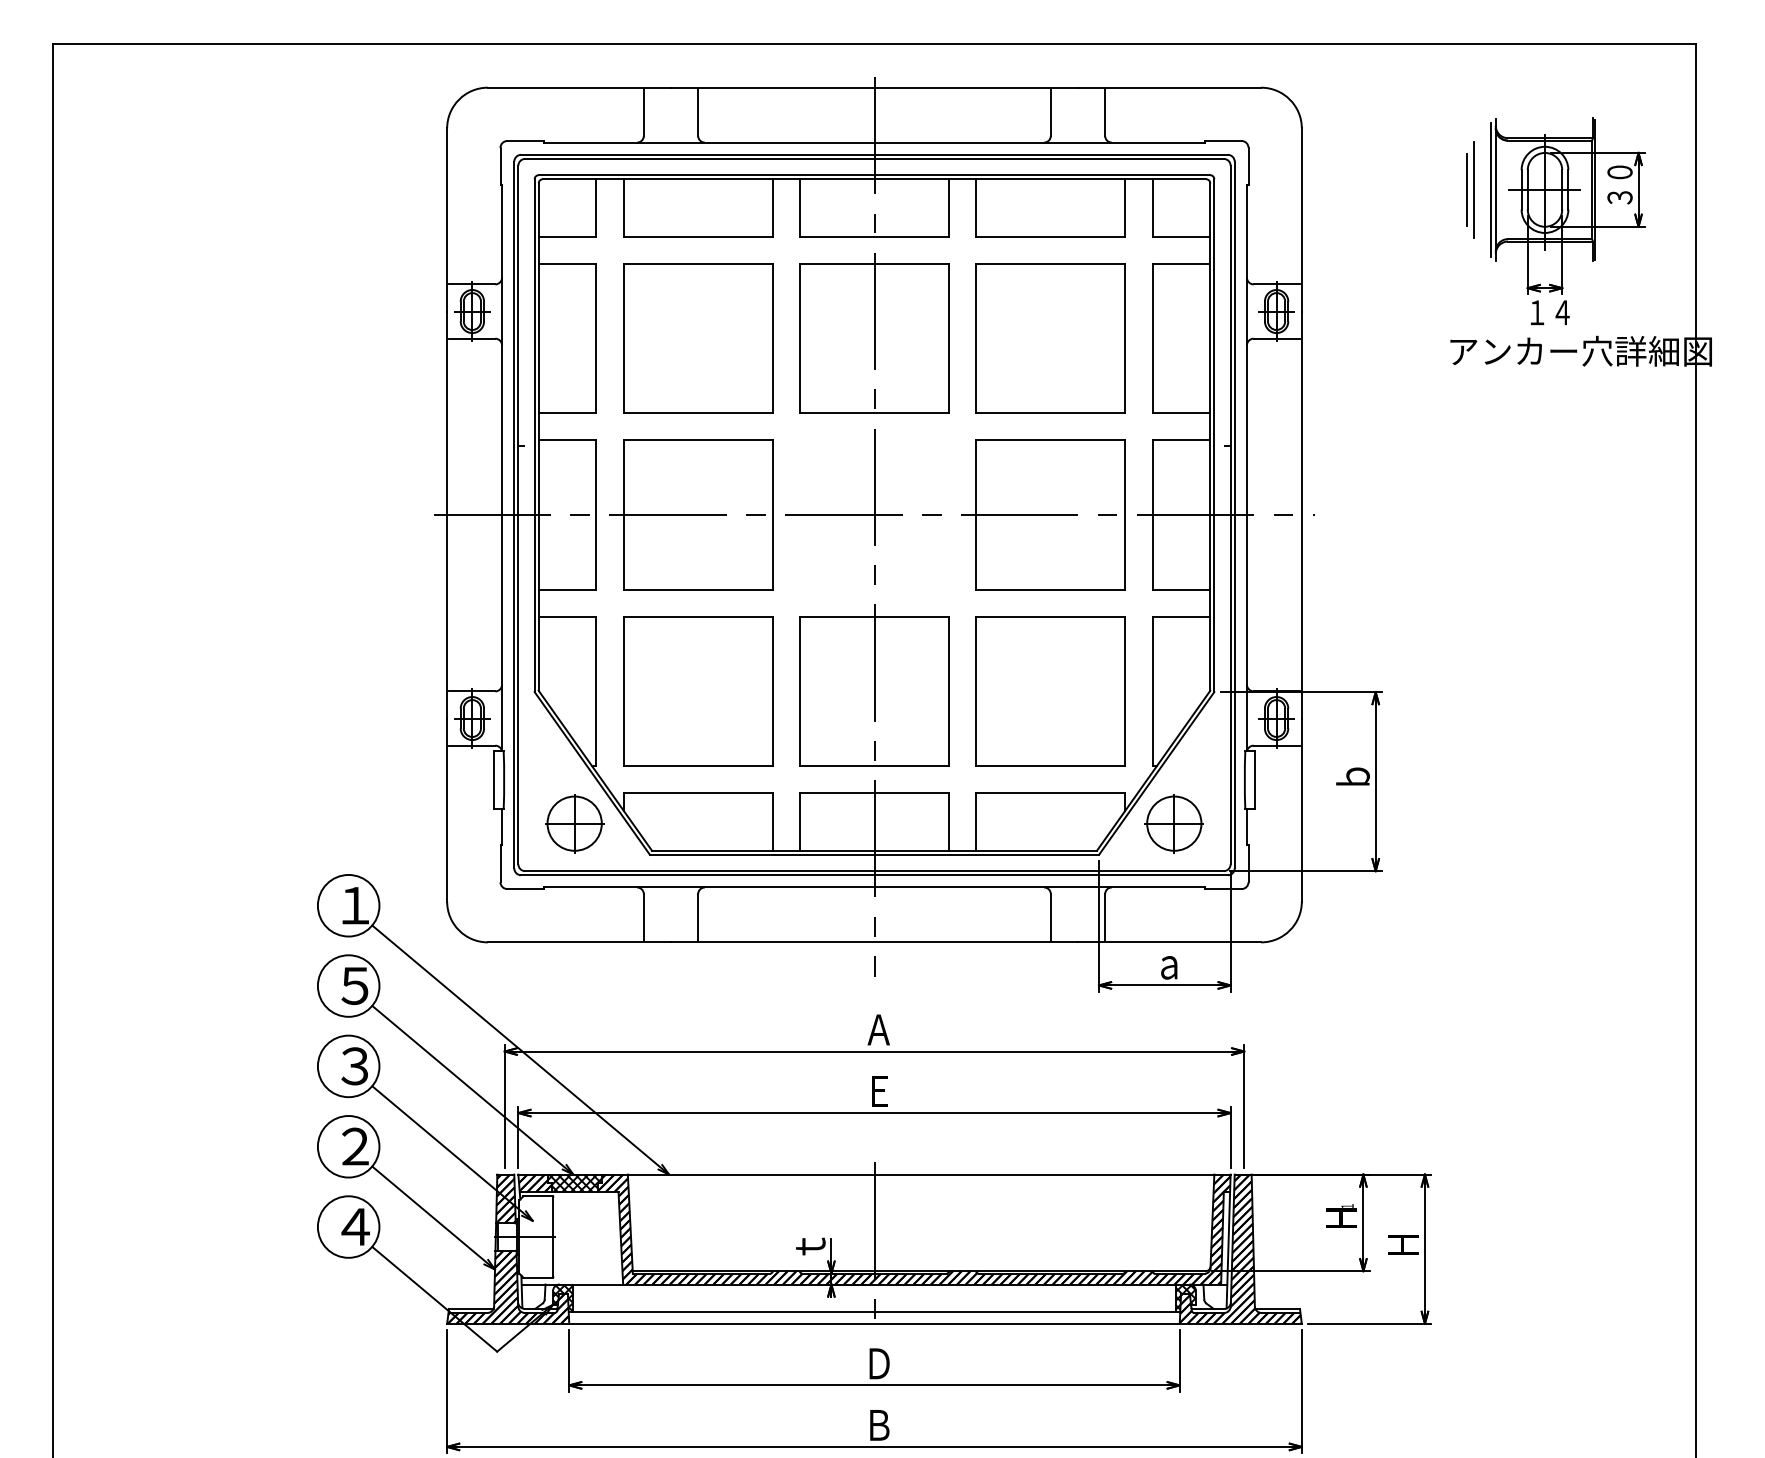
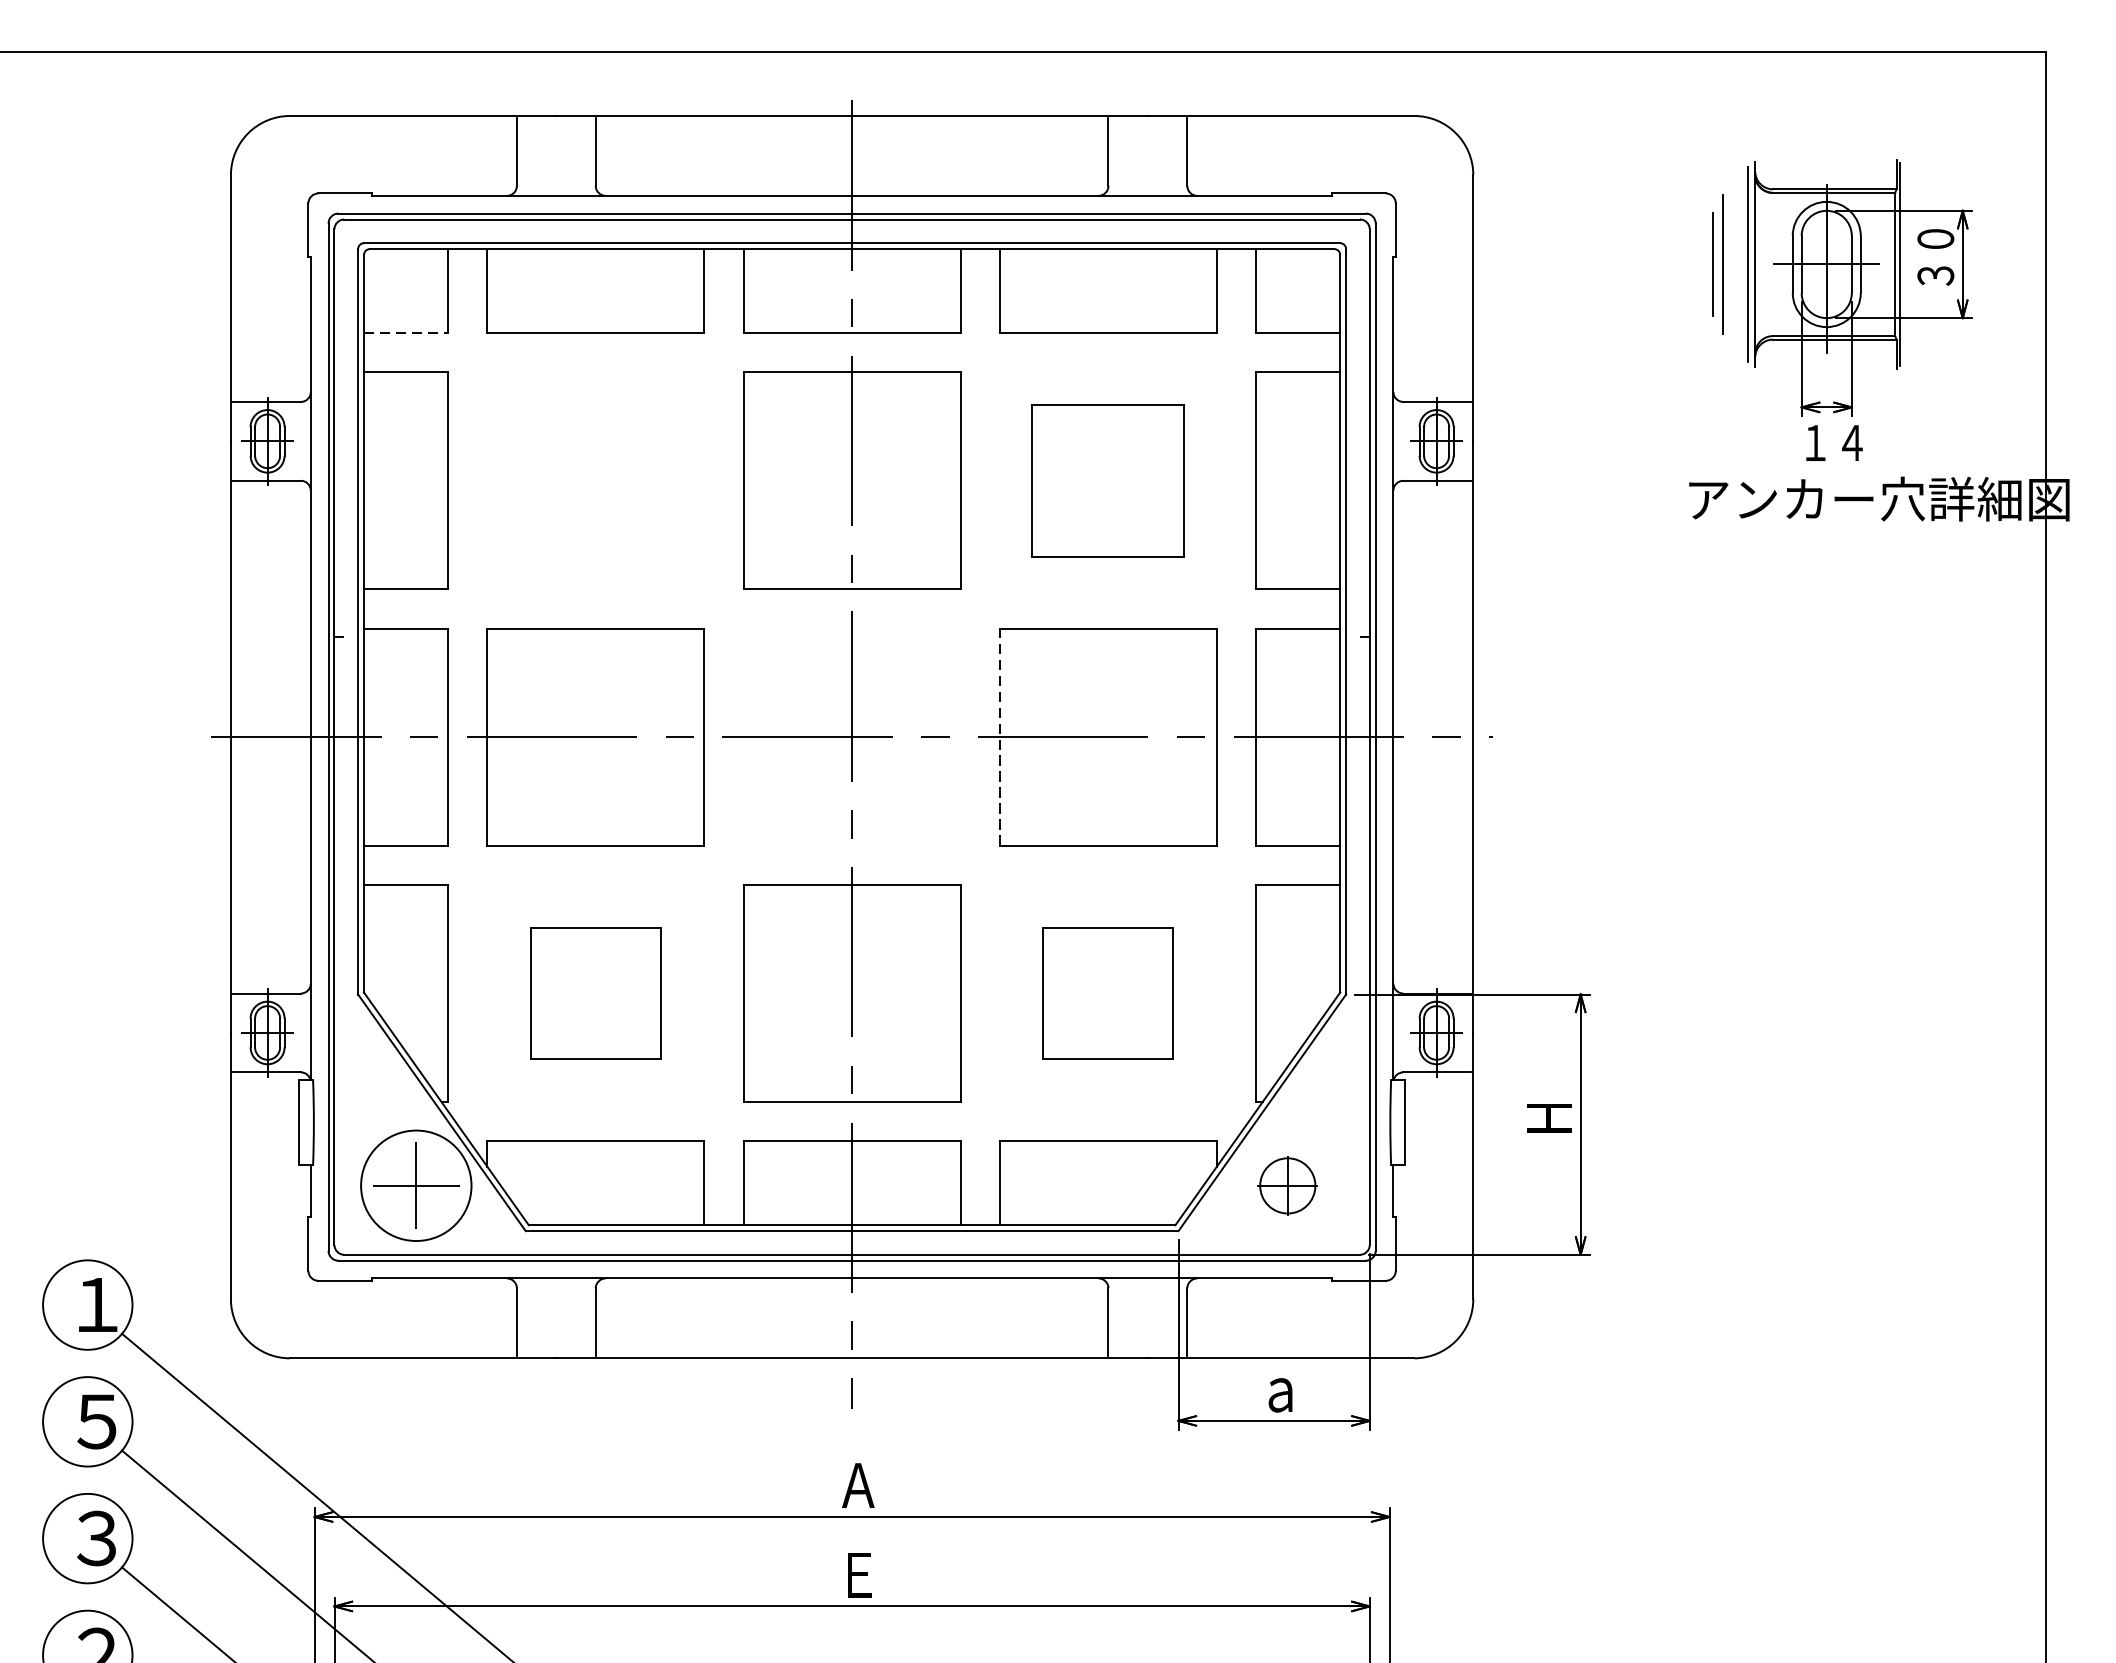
line: (567, 236) -> (405, 332), solid -> dashed
part: (698, 338) -> (596, 480), removed
part: (1050, 338) -> (1107, 480), size x0.7
line: (976, 515) -> (1000, 737), solid -> dashed
part: (698, 691) -> (596, 993), size x0.6
part: (1050, 691) -> (1107, 993), size x0.6
text: (1352, 776) -> (1546, 1117), ｂ -> Ｈ
circle: (574, 823) -> (416, 1185), size x1.4
part: (1173, 823) -> (1286, 1185), size x0.7

